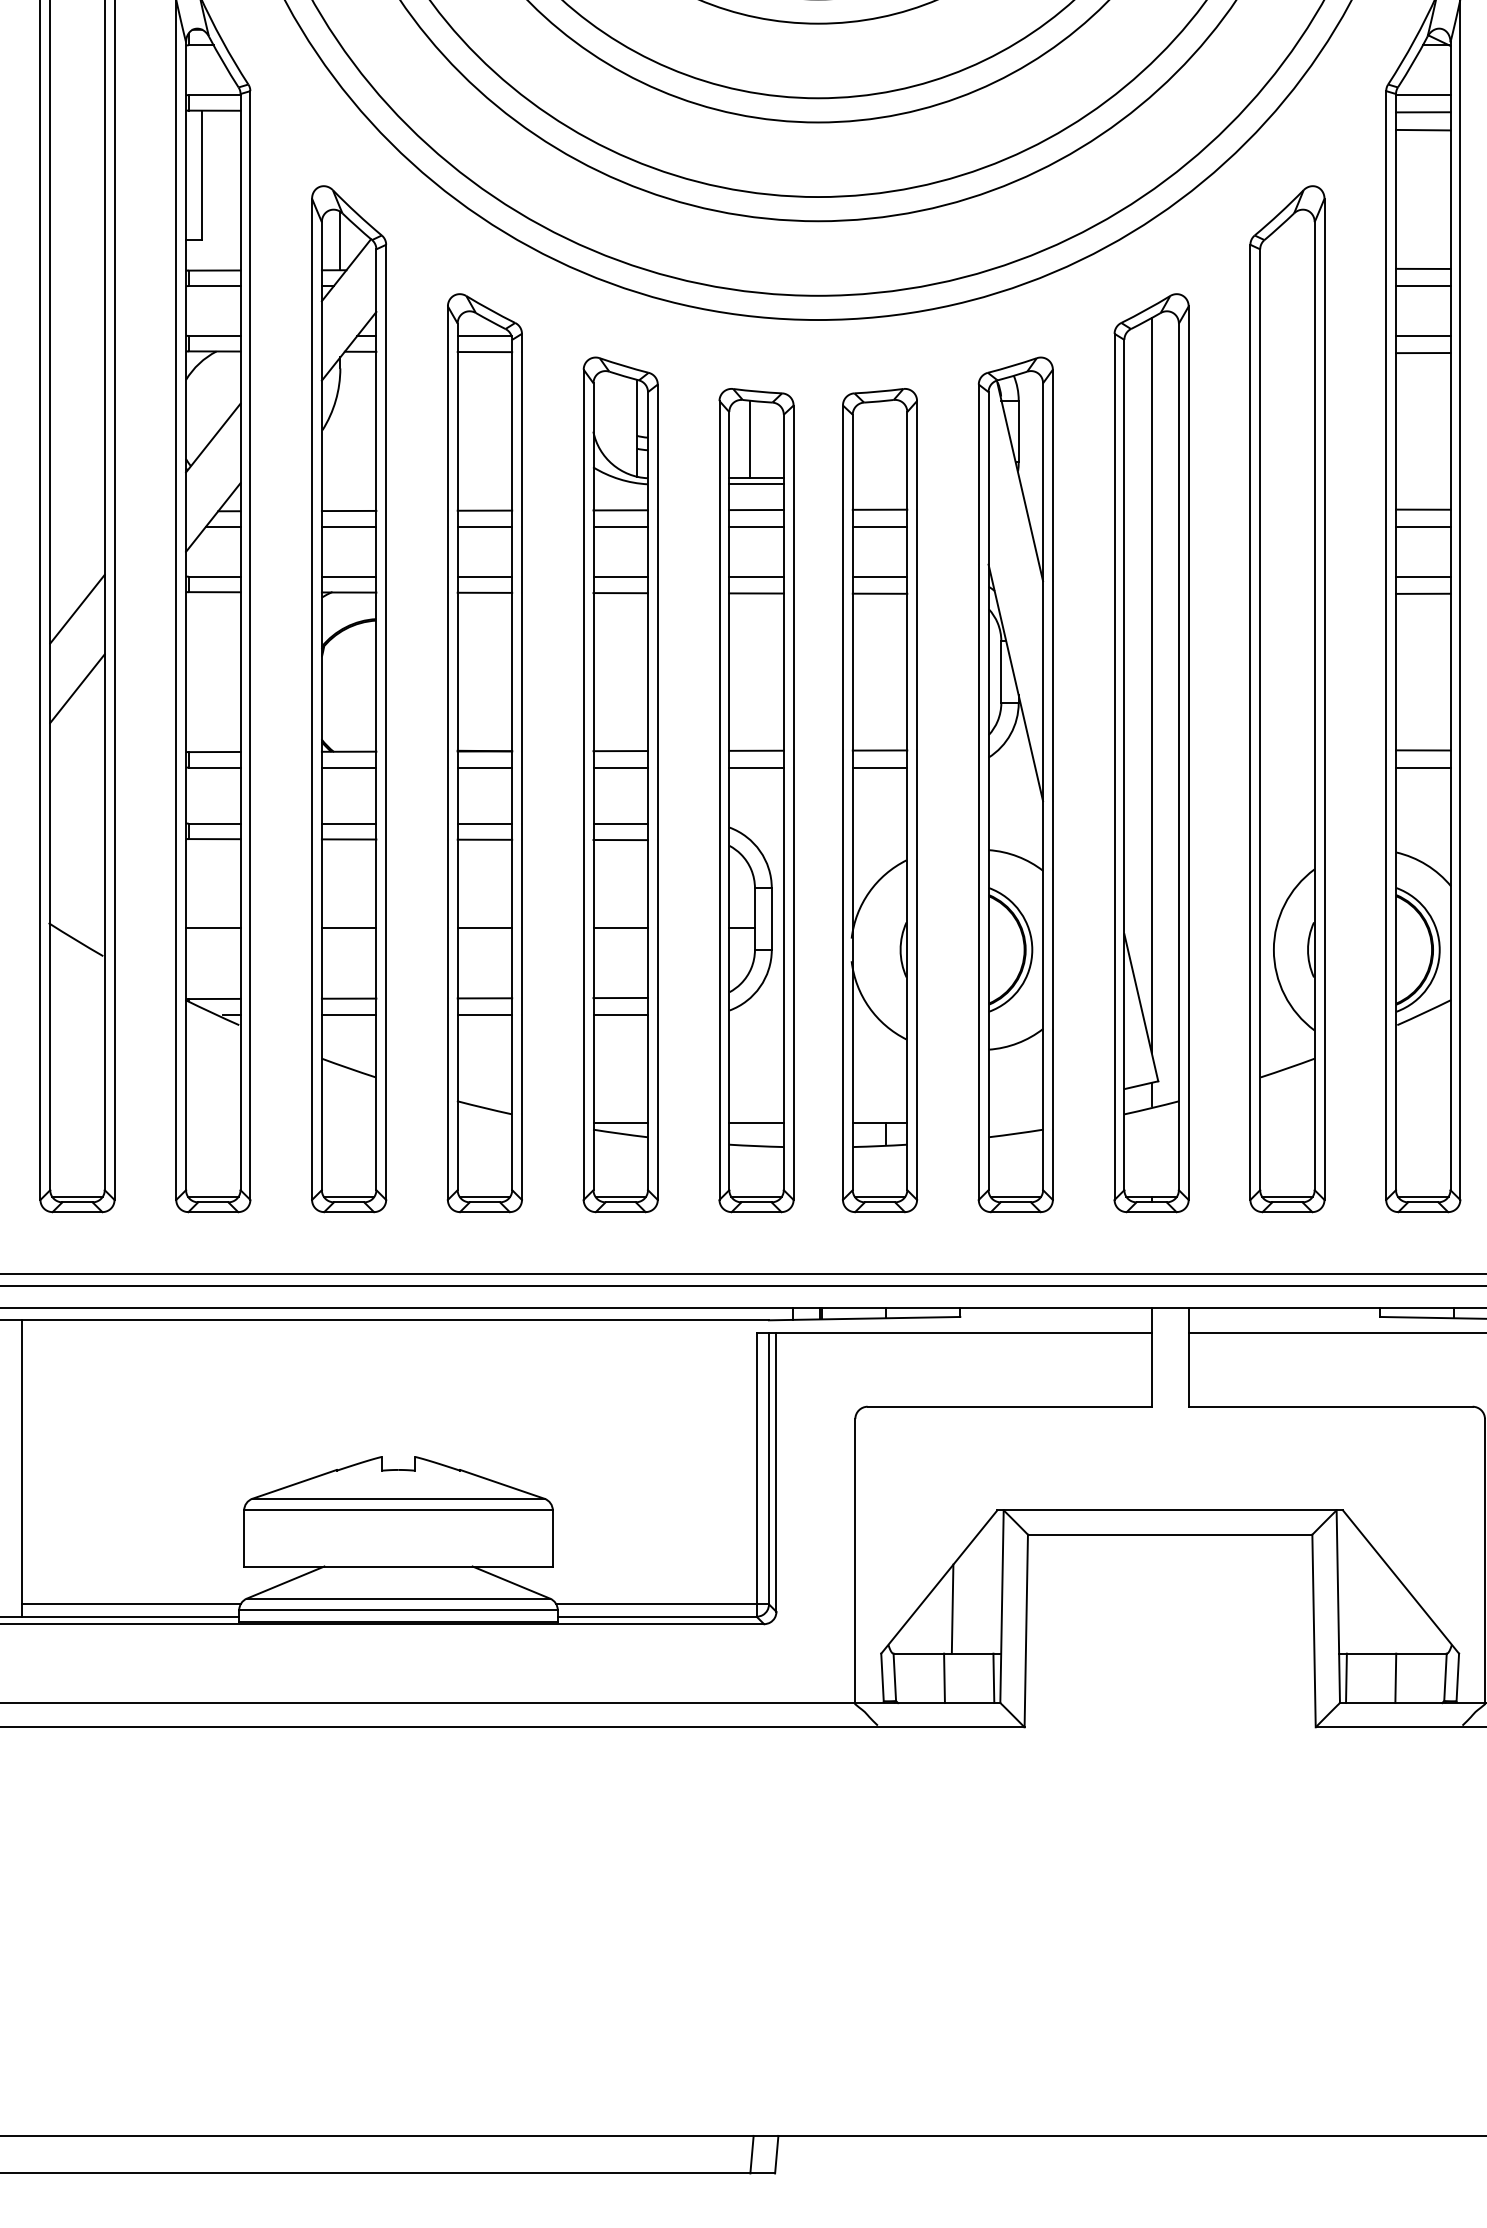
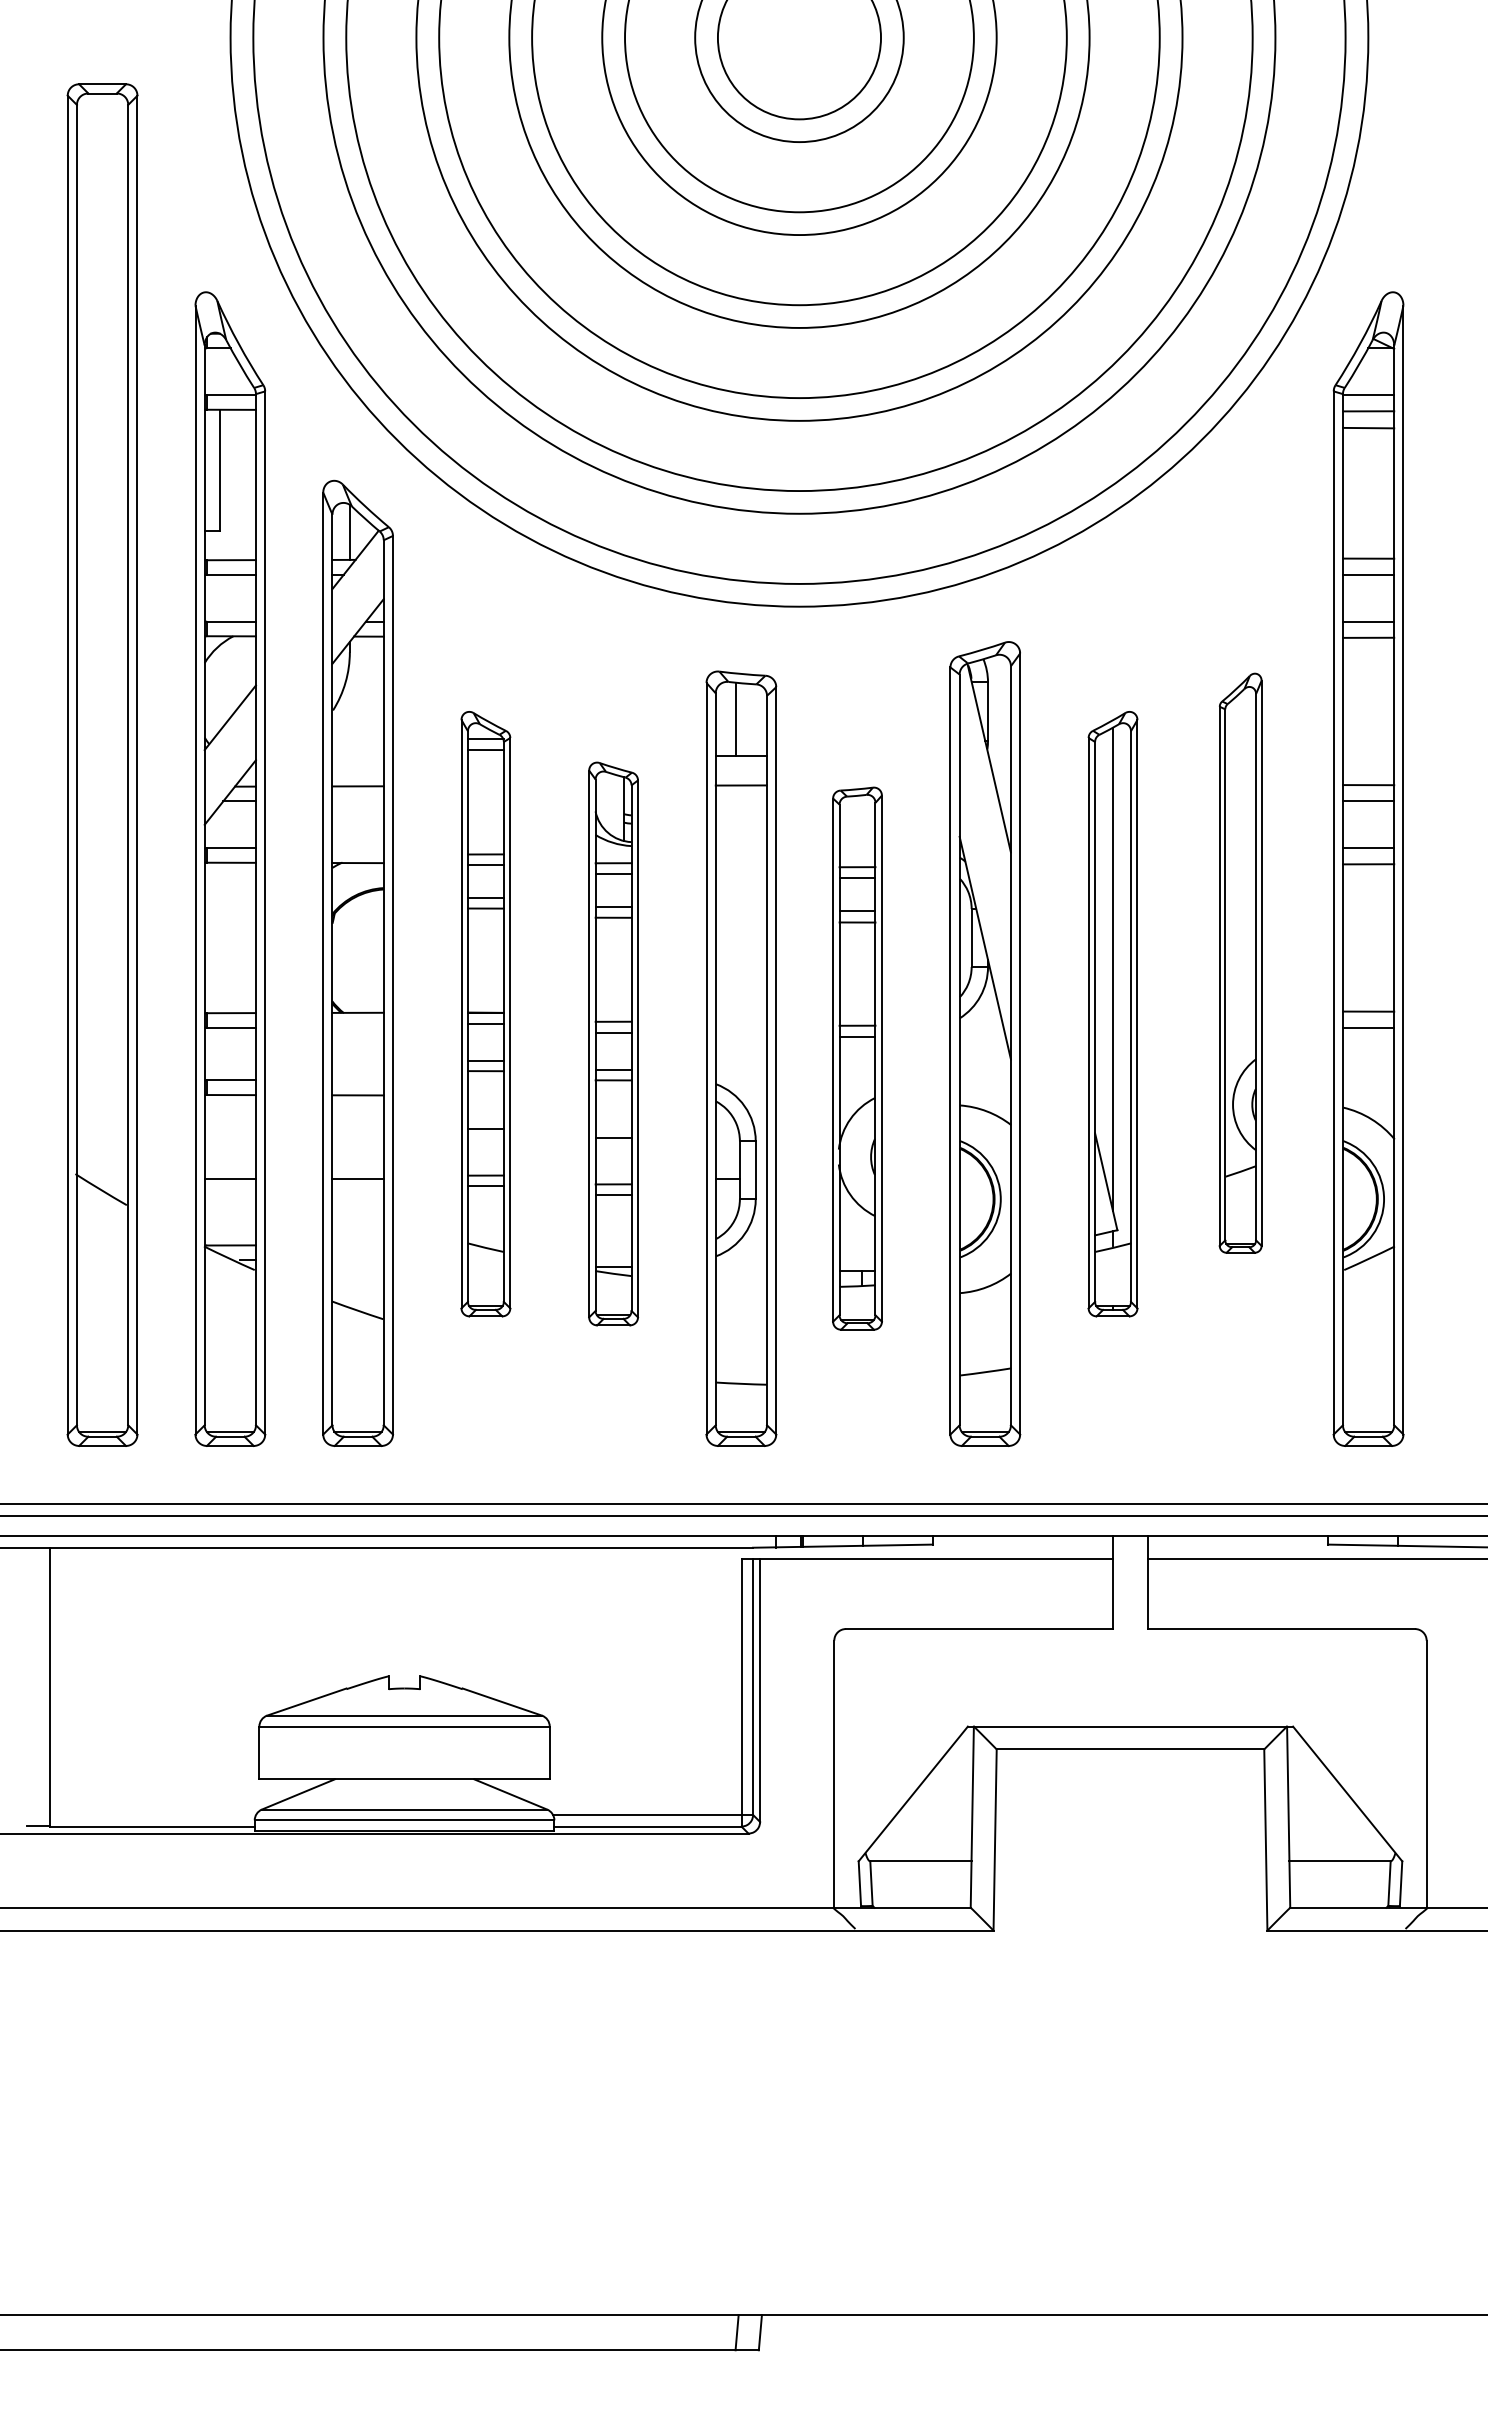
line: (756, 484) -> (741, 761), removed
line: (348, 527) -> (357, 801), removed
line: (756, 527) -> (741, 801), removed
line: (348, 577) -> (357, 848), removed
line: (756, 577) -> (741, 848), removed
line: (756, 592) -> (741, 863), removed
line: (77, 608) -> (102, 878), removed
line: (77, 688) -> (102, 953), removed
part: (1287, 698) -> (1240, 962), size x0.6
line: (756, 750) -> (741, 1011), removed
part: (484, 752) -> (485, 1013), size x0.7
part: (1151, 752) -> (1112, 1013), size x0.7
line: (348, 767) -> (357, 1027), removed
line: (756, 767) -> (741, 1027), removed
part: (620, 784) -> (613, 1043), size x0.7
part: (879, 800) -> (857, 1058), size x0.7
line: (348, 823) -> (357, 1080), removed
line: (348, 999) -> (357, 1245), removed
line: (348, 1014) -> (357, 1260), removed
line: (756, 1122) -> (741, 1361), removed
line: (131, 1603) -> (153, 1814), removed
line: (952, 1609) -> (925, 1819), removed
line: (943, 1678) -> (917, 1884), removed
line: (993, 1678) -> (964, 1884), removed
line: (1345, 1678) -> (1295, 1884), removed
line: (1395, 1678) -> (1342, 1884), removed

